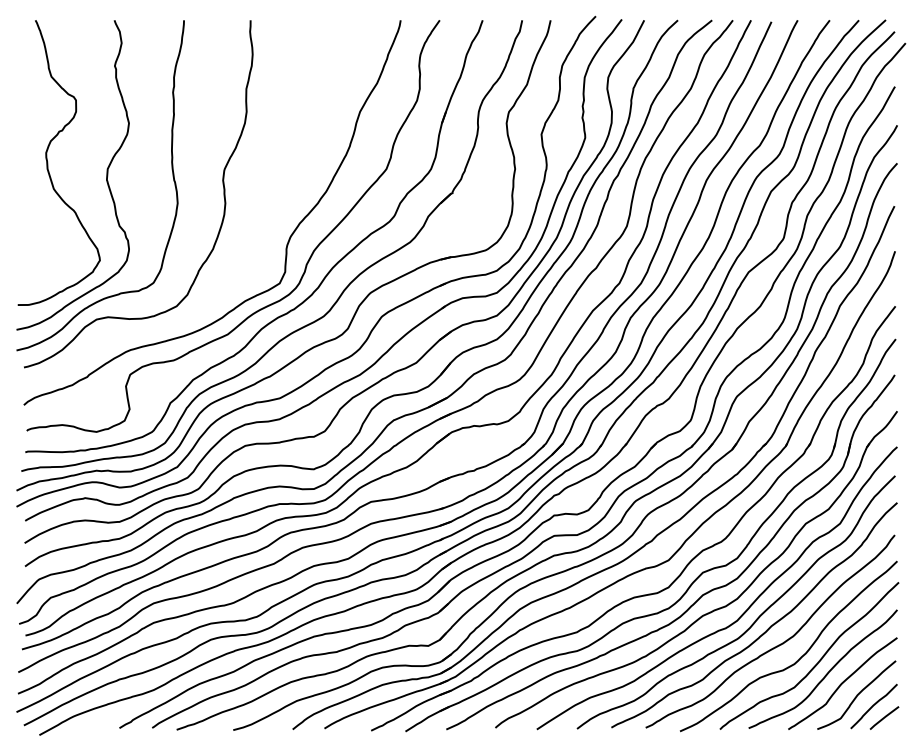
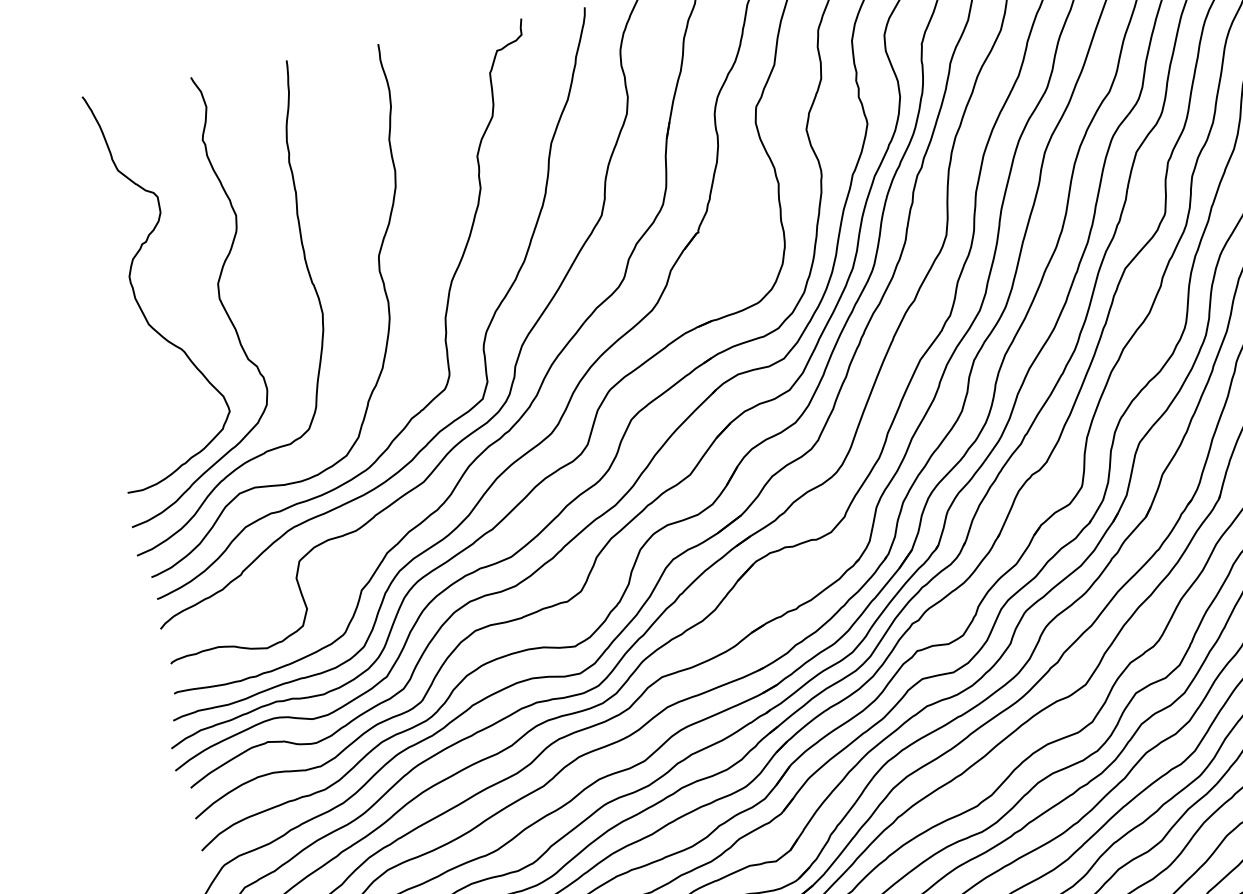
curve: (262, 221) -> (443, 318), added

